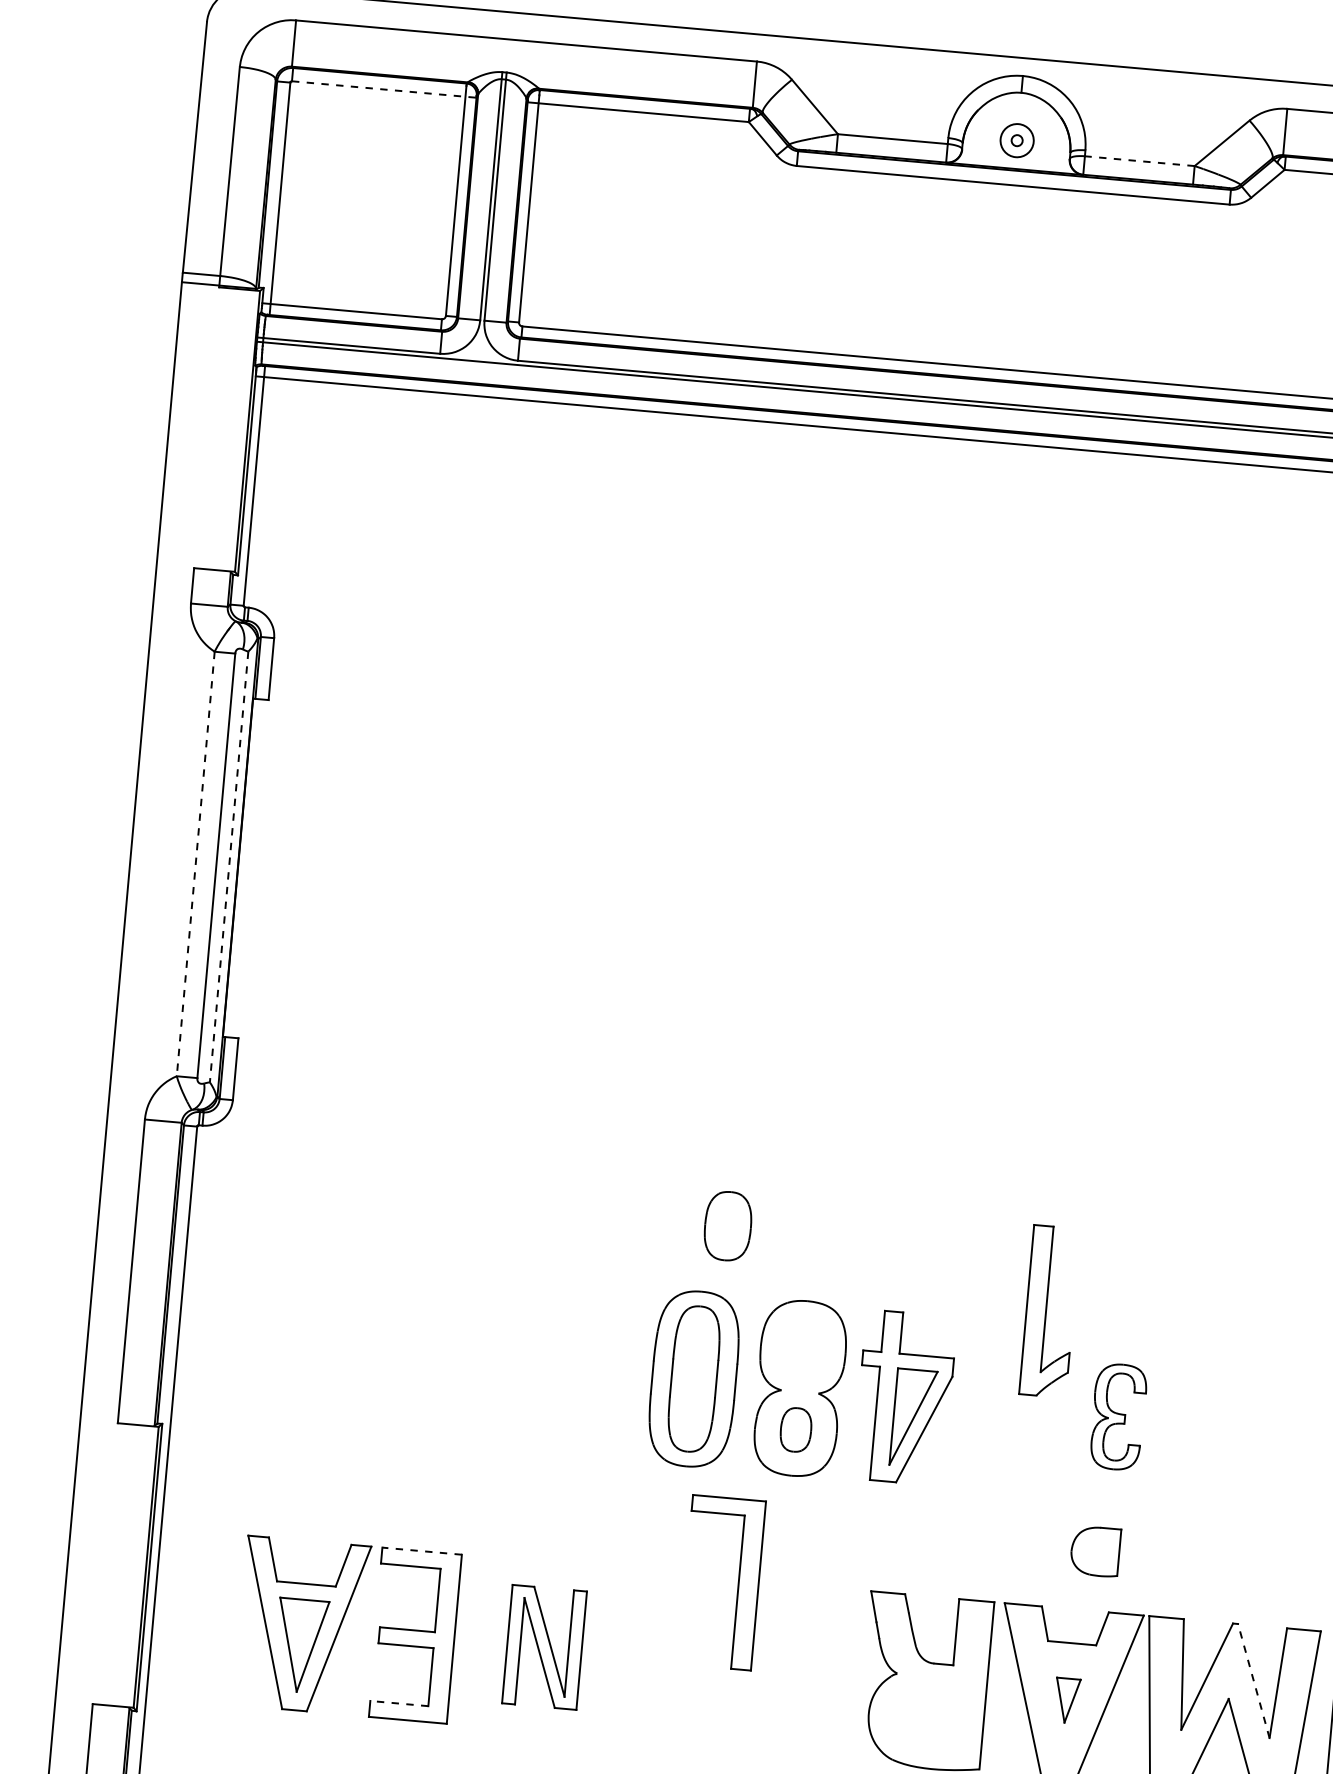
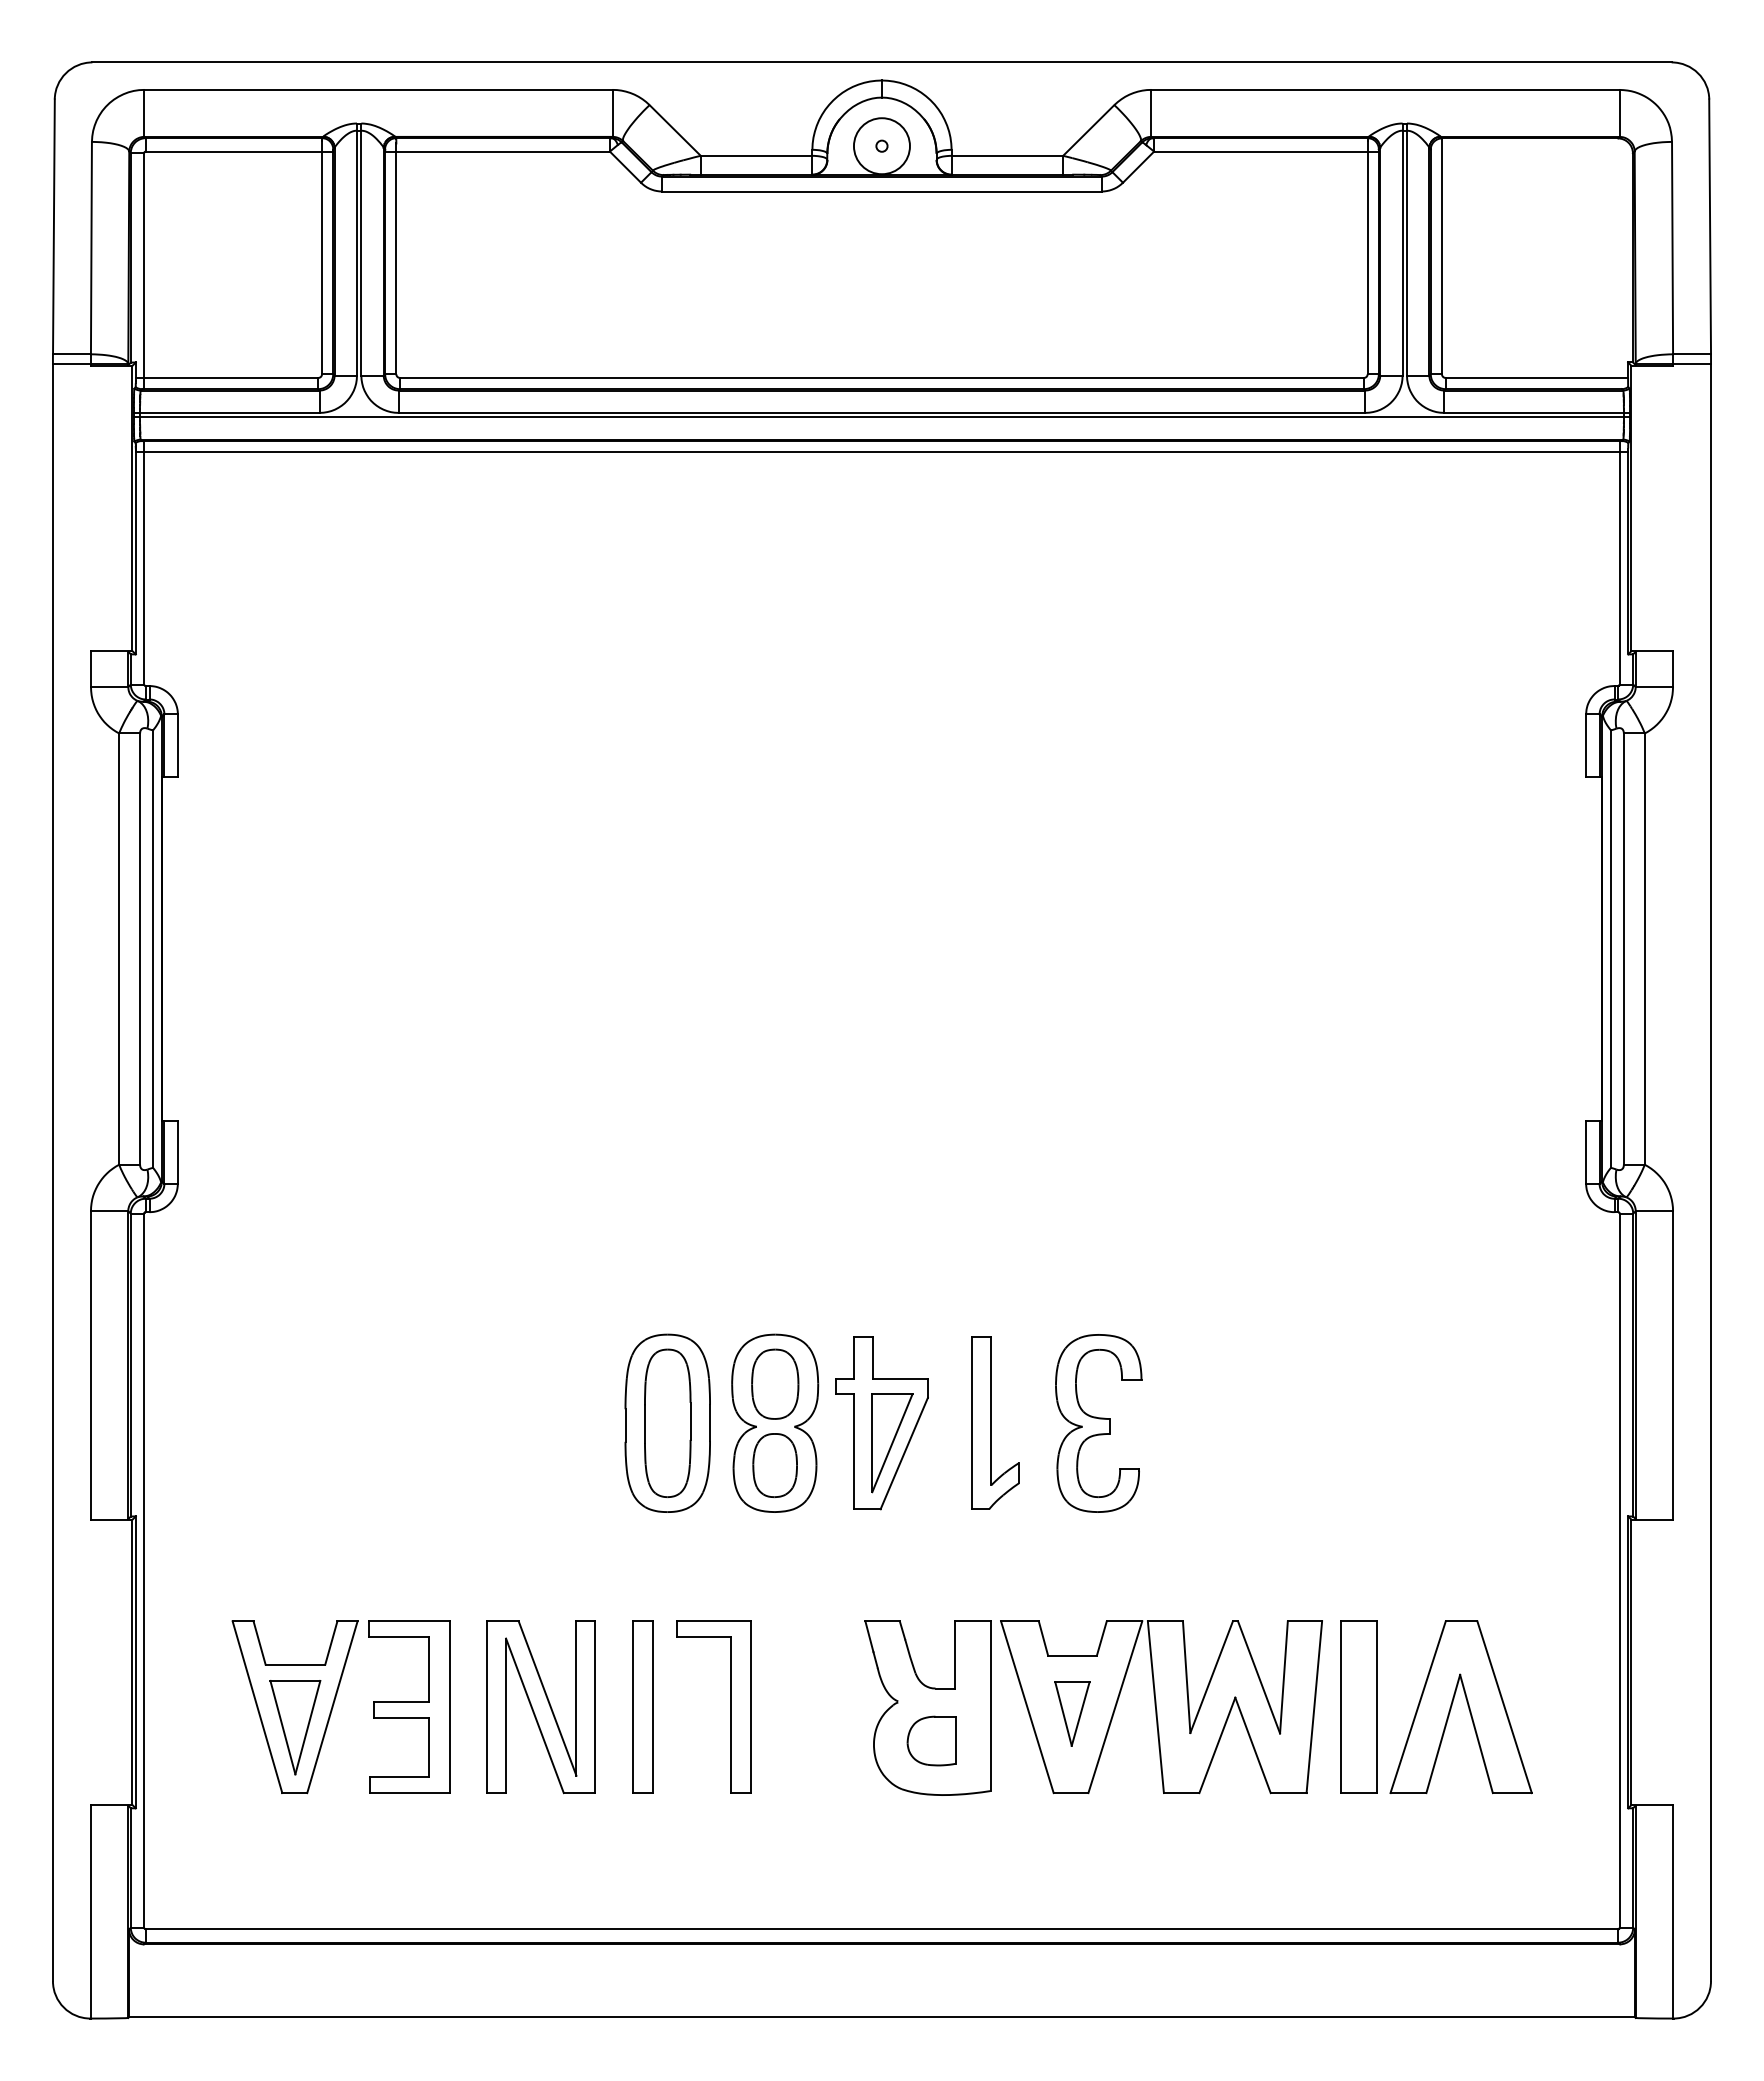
line: (384, 89) -> (239, 151), dashed -> solid
circle: (1016, 140) -> (881, 146), size x1.67
line: (1139, 160) -> (1007, 155), dashed -> solid
line: (196, 864) -> (119, 949), dashed -> solid
line: (229, 867) -> (153, 949), dashed -> solid
part: (728, 1225) -> (775, 1383), moved
part: (1050, 1310) -> (995, 1422), moved
part: (1118, 1417) -> (1098, 1423), size x1.67
part: (795, 1429) -> (774, 1465), size x1.43
part: (1095, 1550) -> (931, 1740), moved
line: (421, 1551) -> (408, 1621), dashed -> solid
part: (738, 1583) -> (730, 1706), moved
part: (543, 1647) -> (540, 1707), size x1.43
part: (644, 1655) -> (642, 1706), added
line: (1254, 1681) -> (1259, 1677), dashed -> solid
part: (1067, 1700) -> (1072, 1713), size x1.43
line: (398, 1703) -> (399, 1776), dashed -> solid

